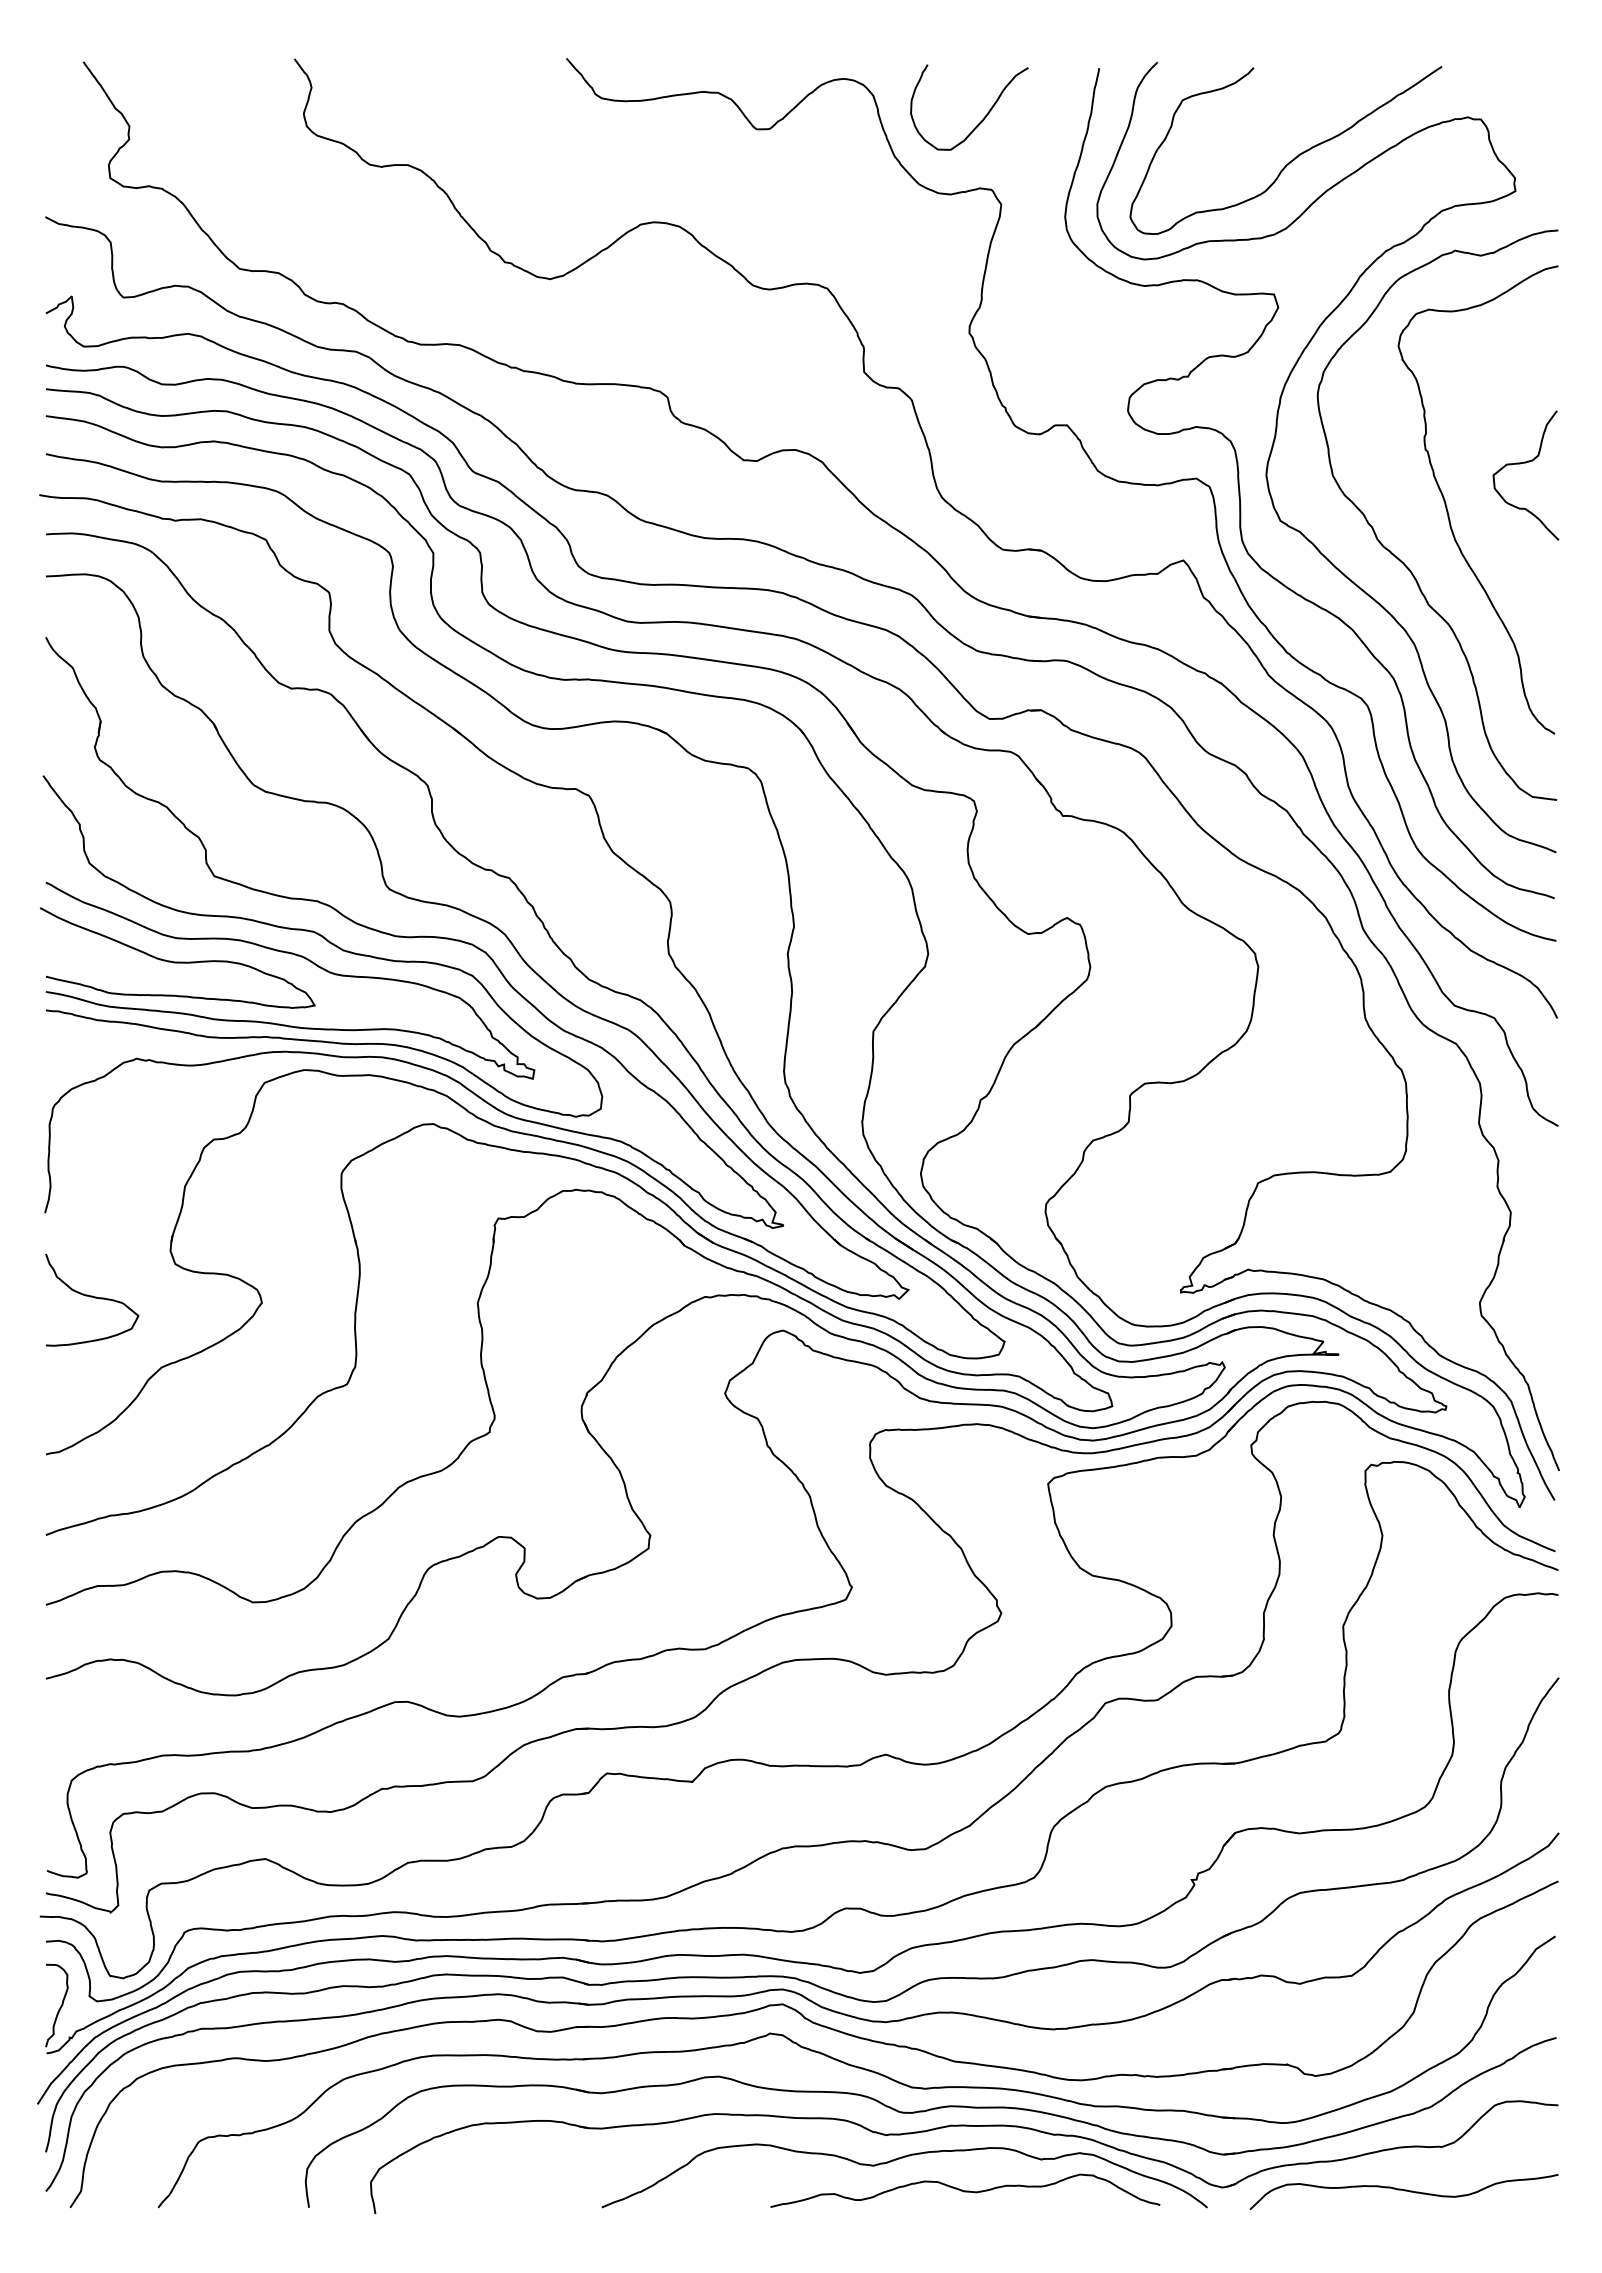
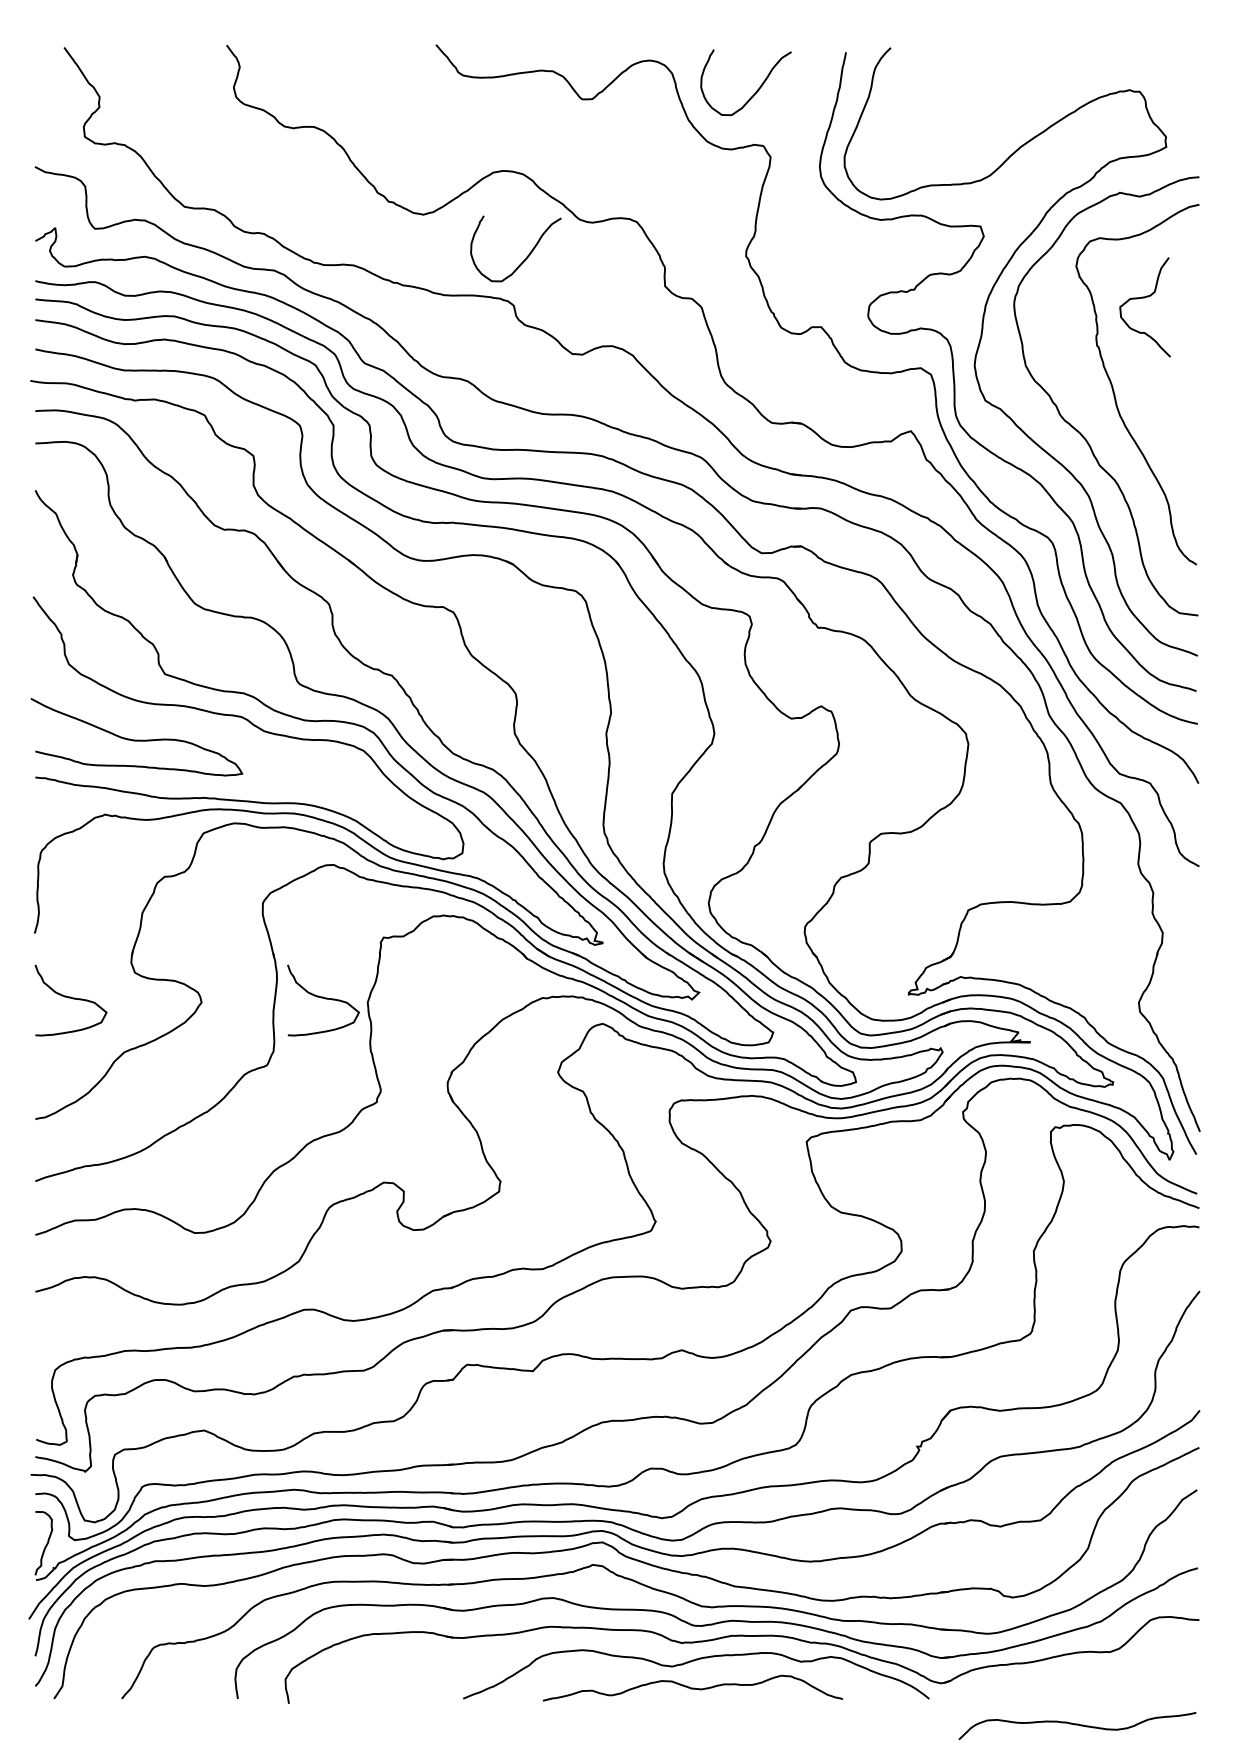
curve: (1293, 158) -> (995, 121), removed
curve: (684, 333) -> (526, 256), added
curve: (1525, 463) -> (1144, 298), moved
curve: (297, 956) -> (229, 735), removed
curve: (420, 1297) -> (323, 998), added
curve: (965, 2190) -> (693, 1687), moved
curve: (1404, 2191) -> (1077, 1725), moved

